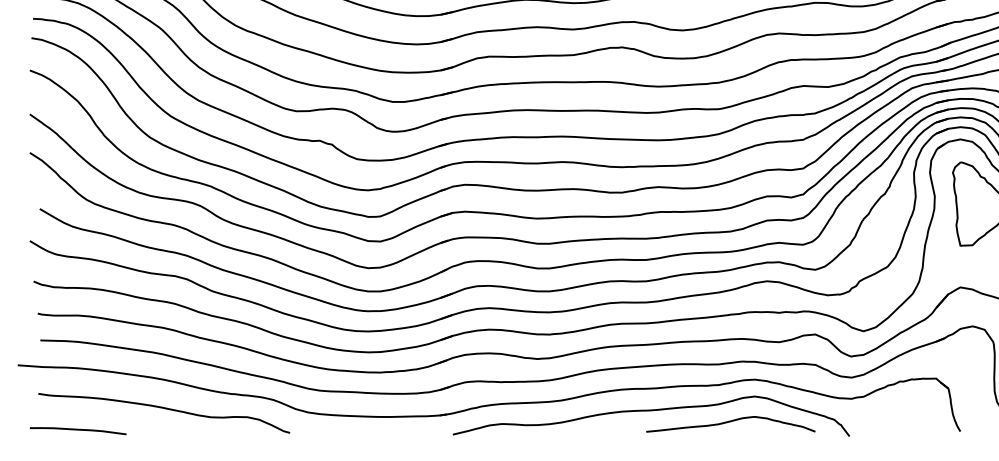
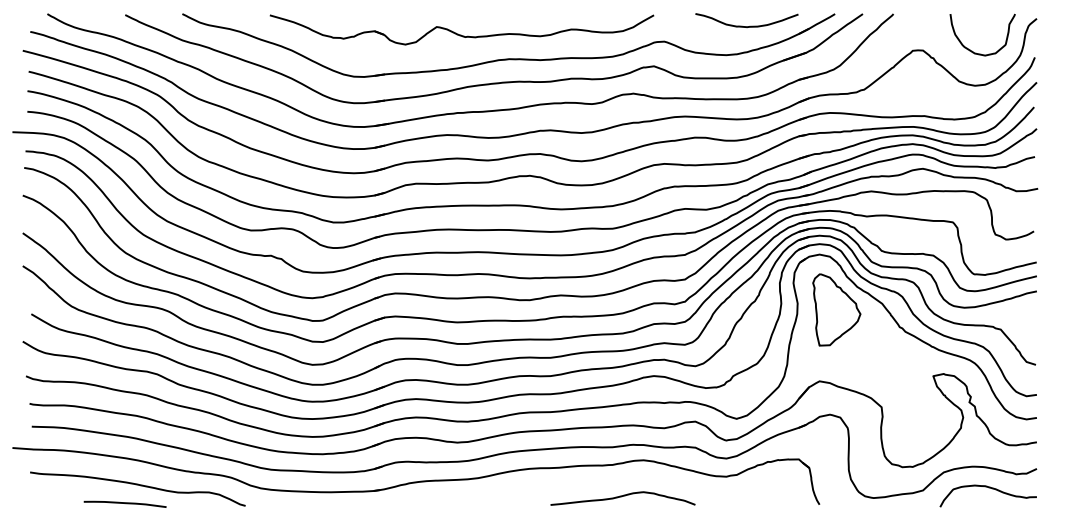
curve: (652, 411) -> (555, 487), removed
curve: (77, 430) -> (124, 503), moved

